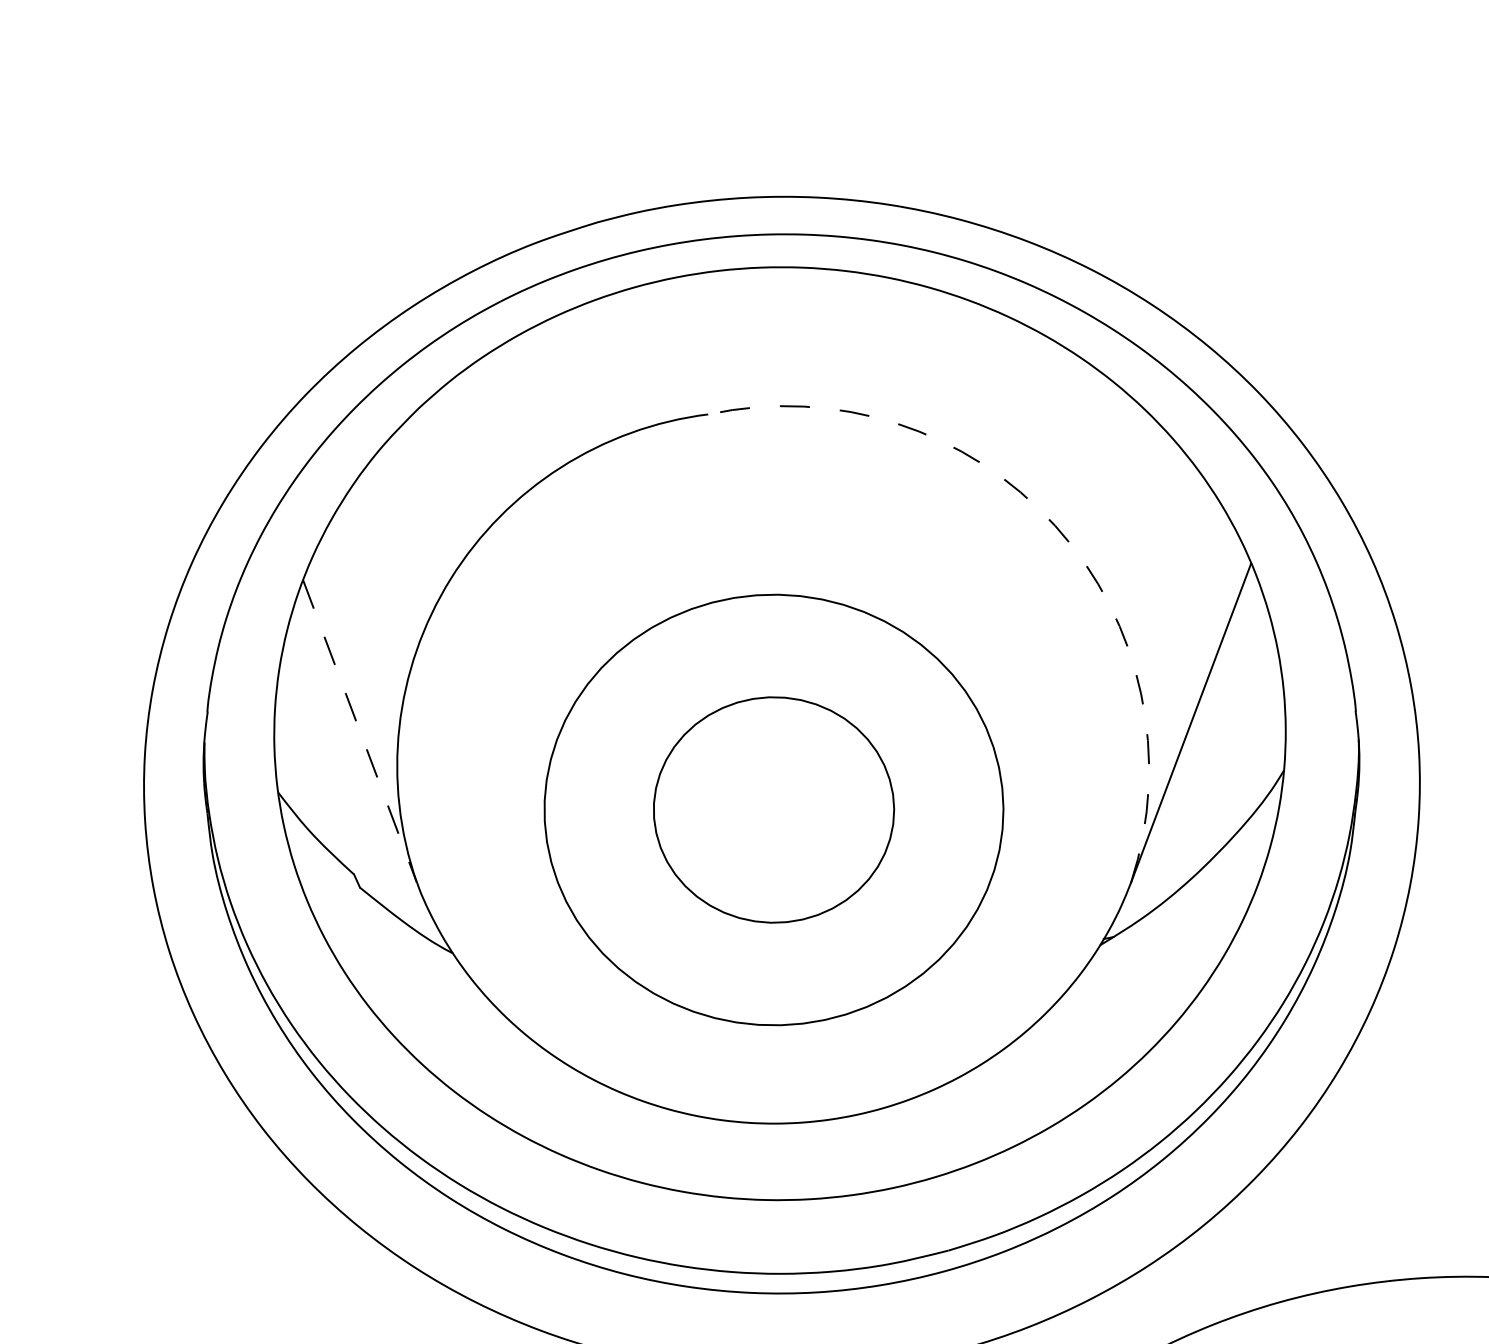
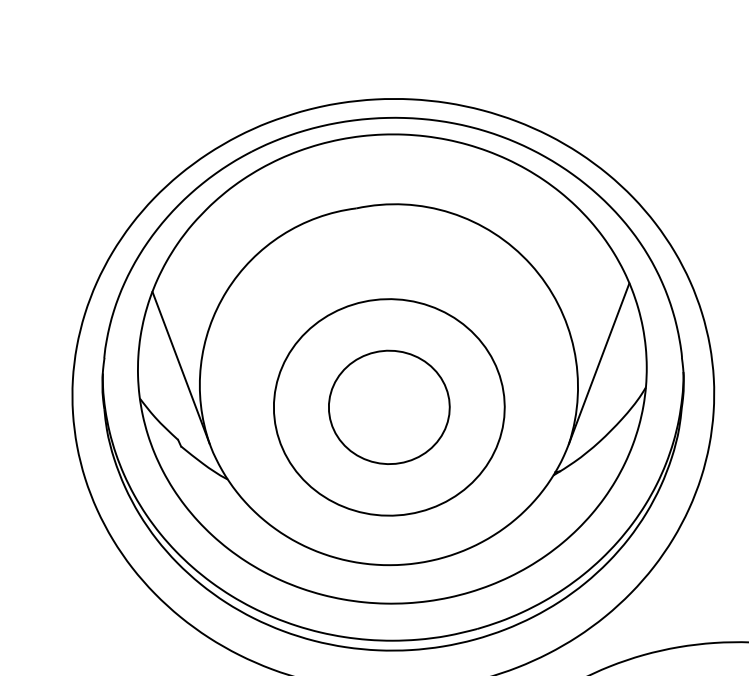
arc: (1054, 525) -> (530, 264), dashed -> solid
line: (360, 732) -> (181, 368), dashed -> solid

